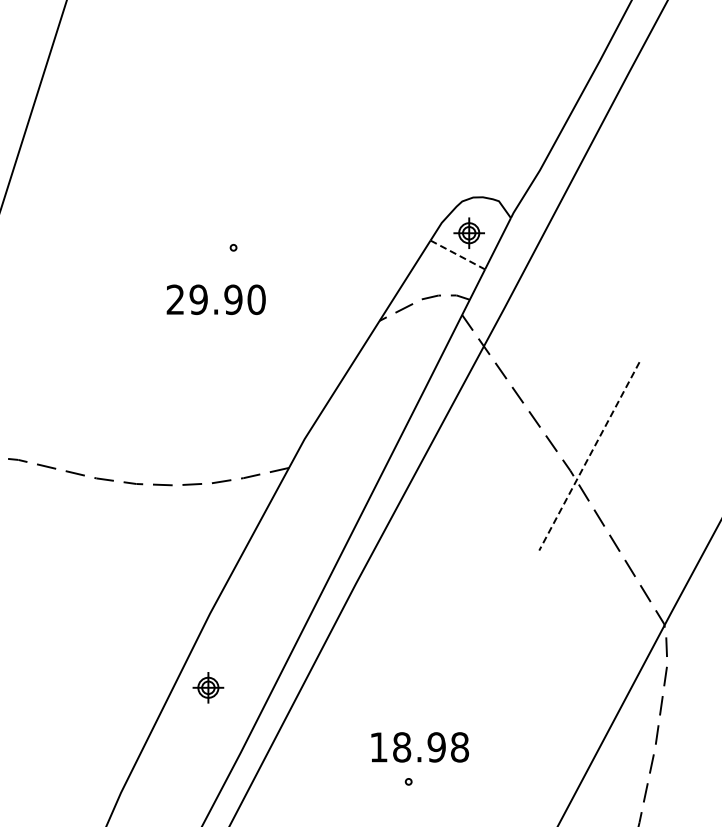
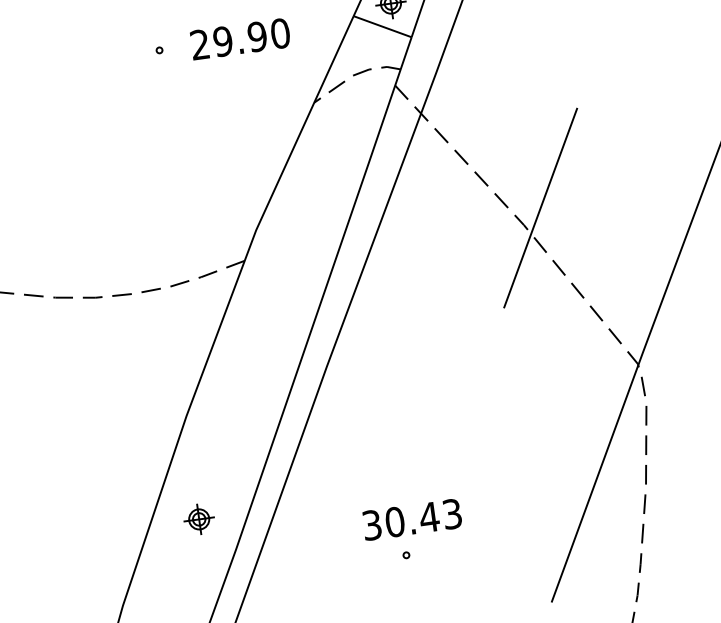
line: (457, 255) -> (382, 27), dashed -> solid
text: (215, 299) -> (239, 38), moved
line: (589, 456) -> (540, 208), dashed -> solid
part: (208, 687) -> (199, 519), moved
text: (419, 747) -> (412, 519), 18.98 -> 30.43

